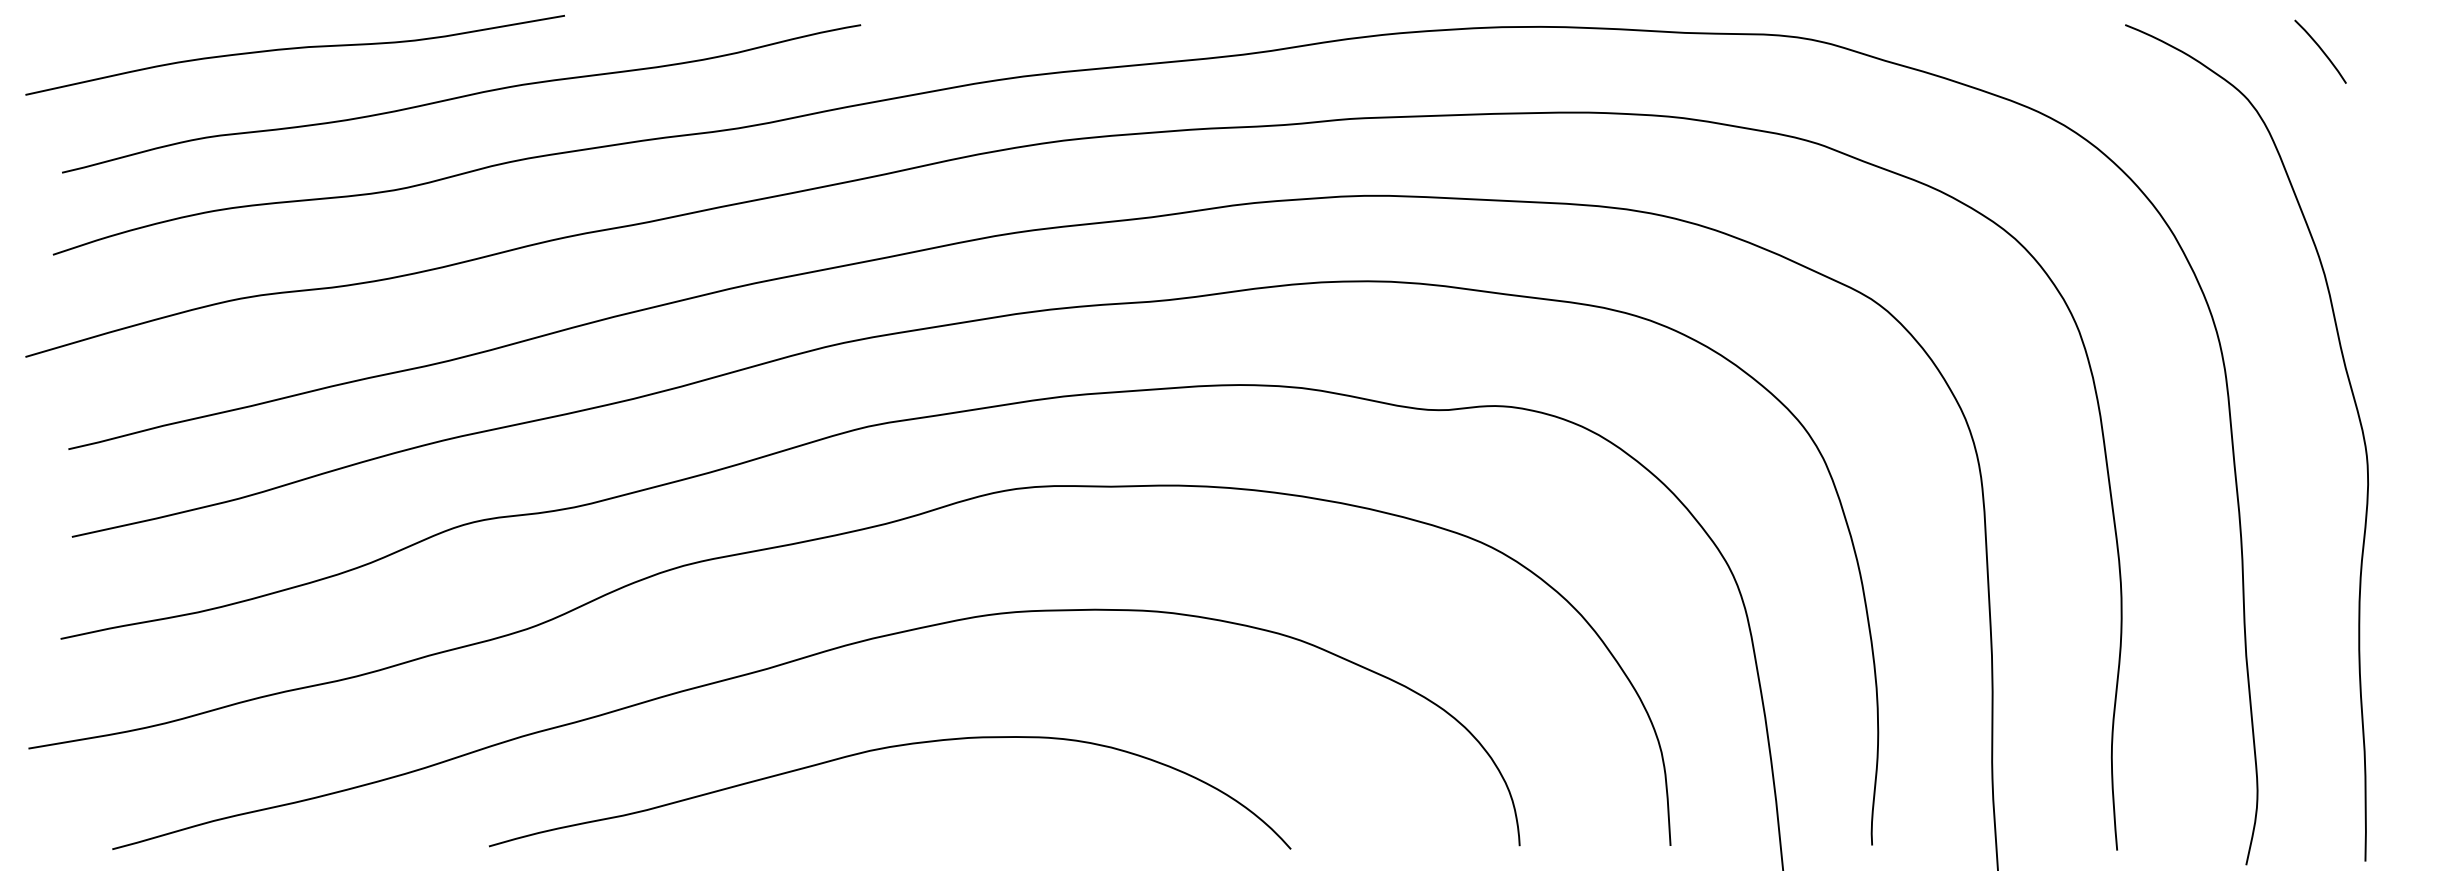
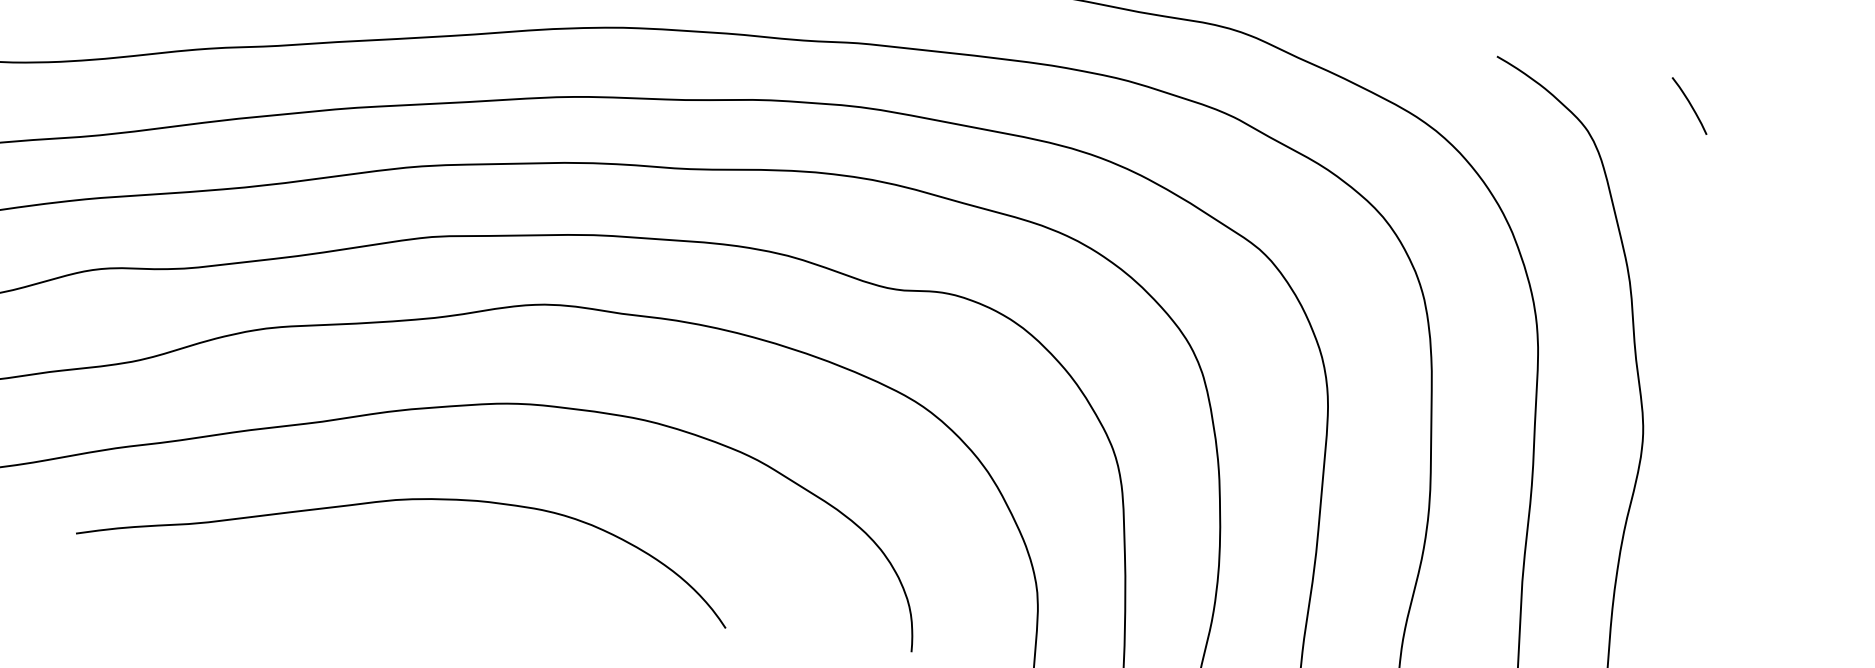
curve: (2321, 51) -> (1690, 105), moved

